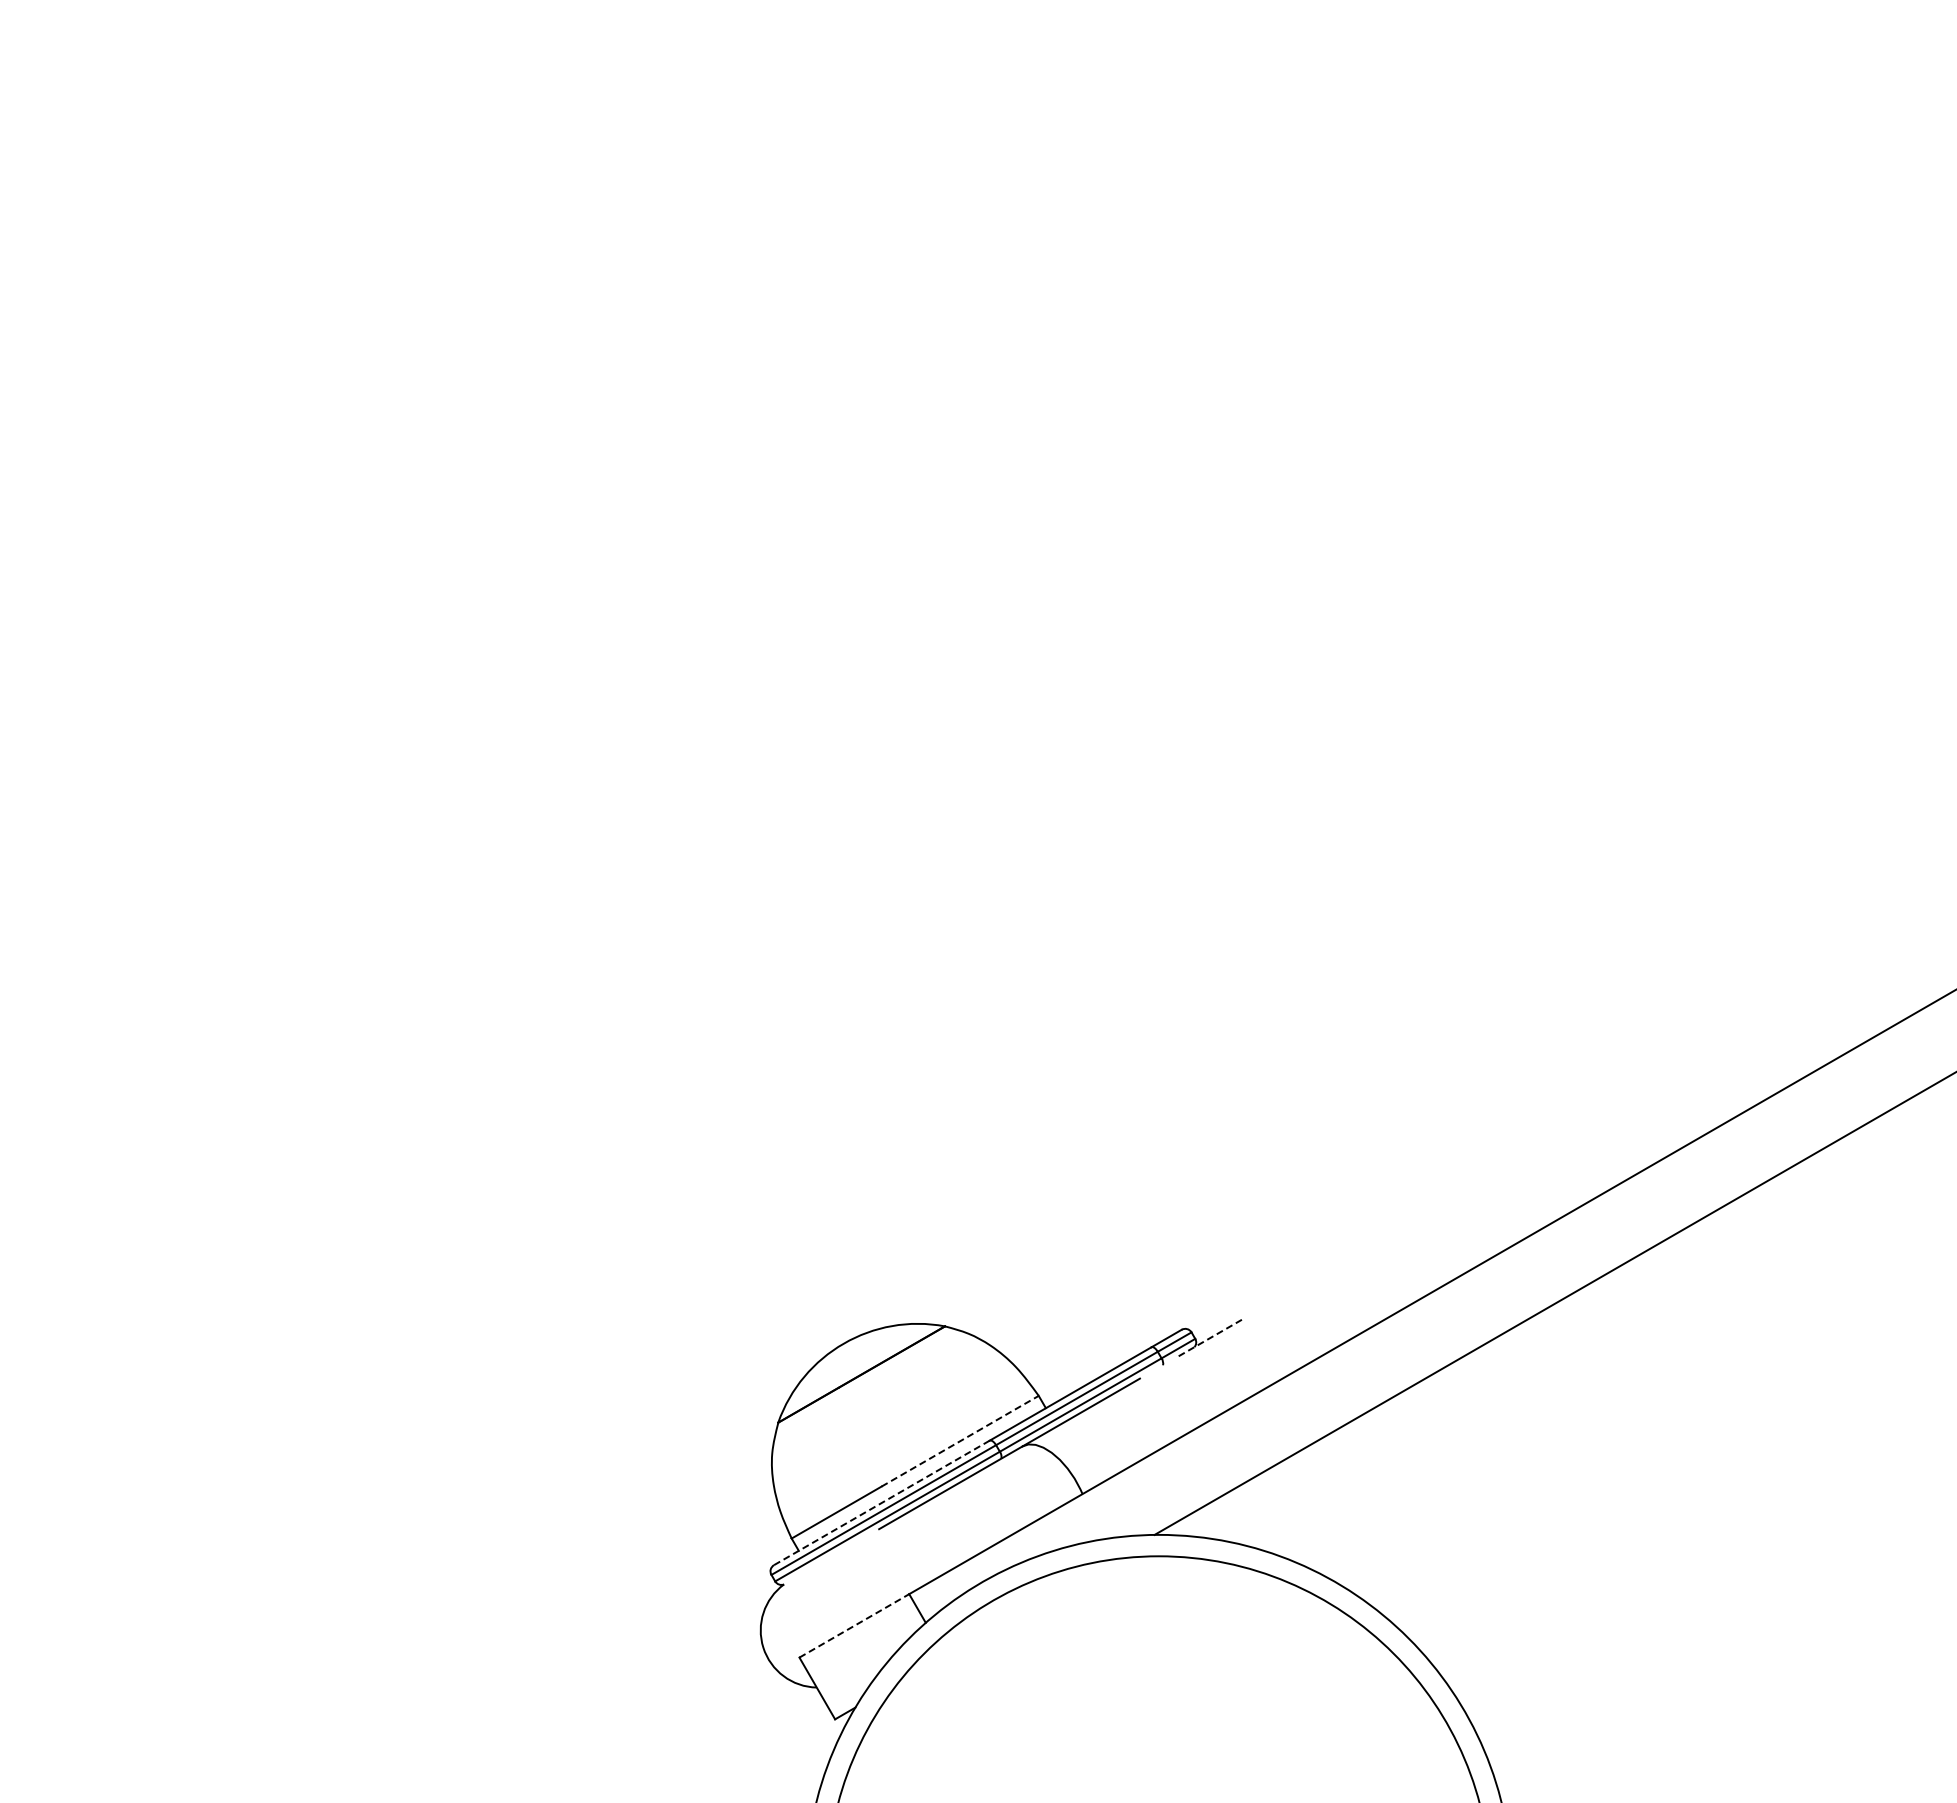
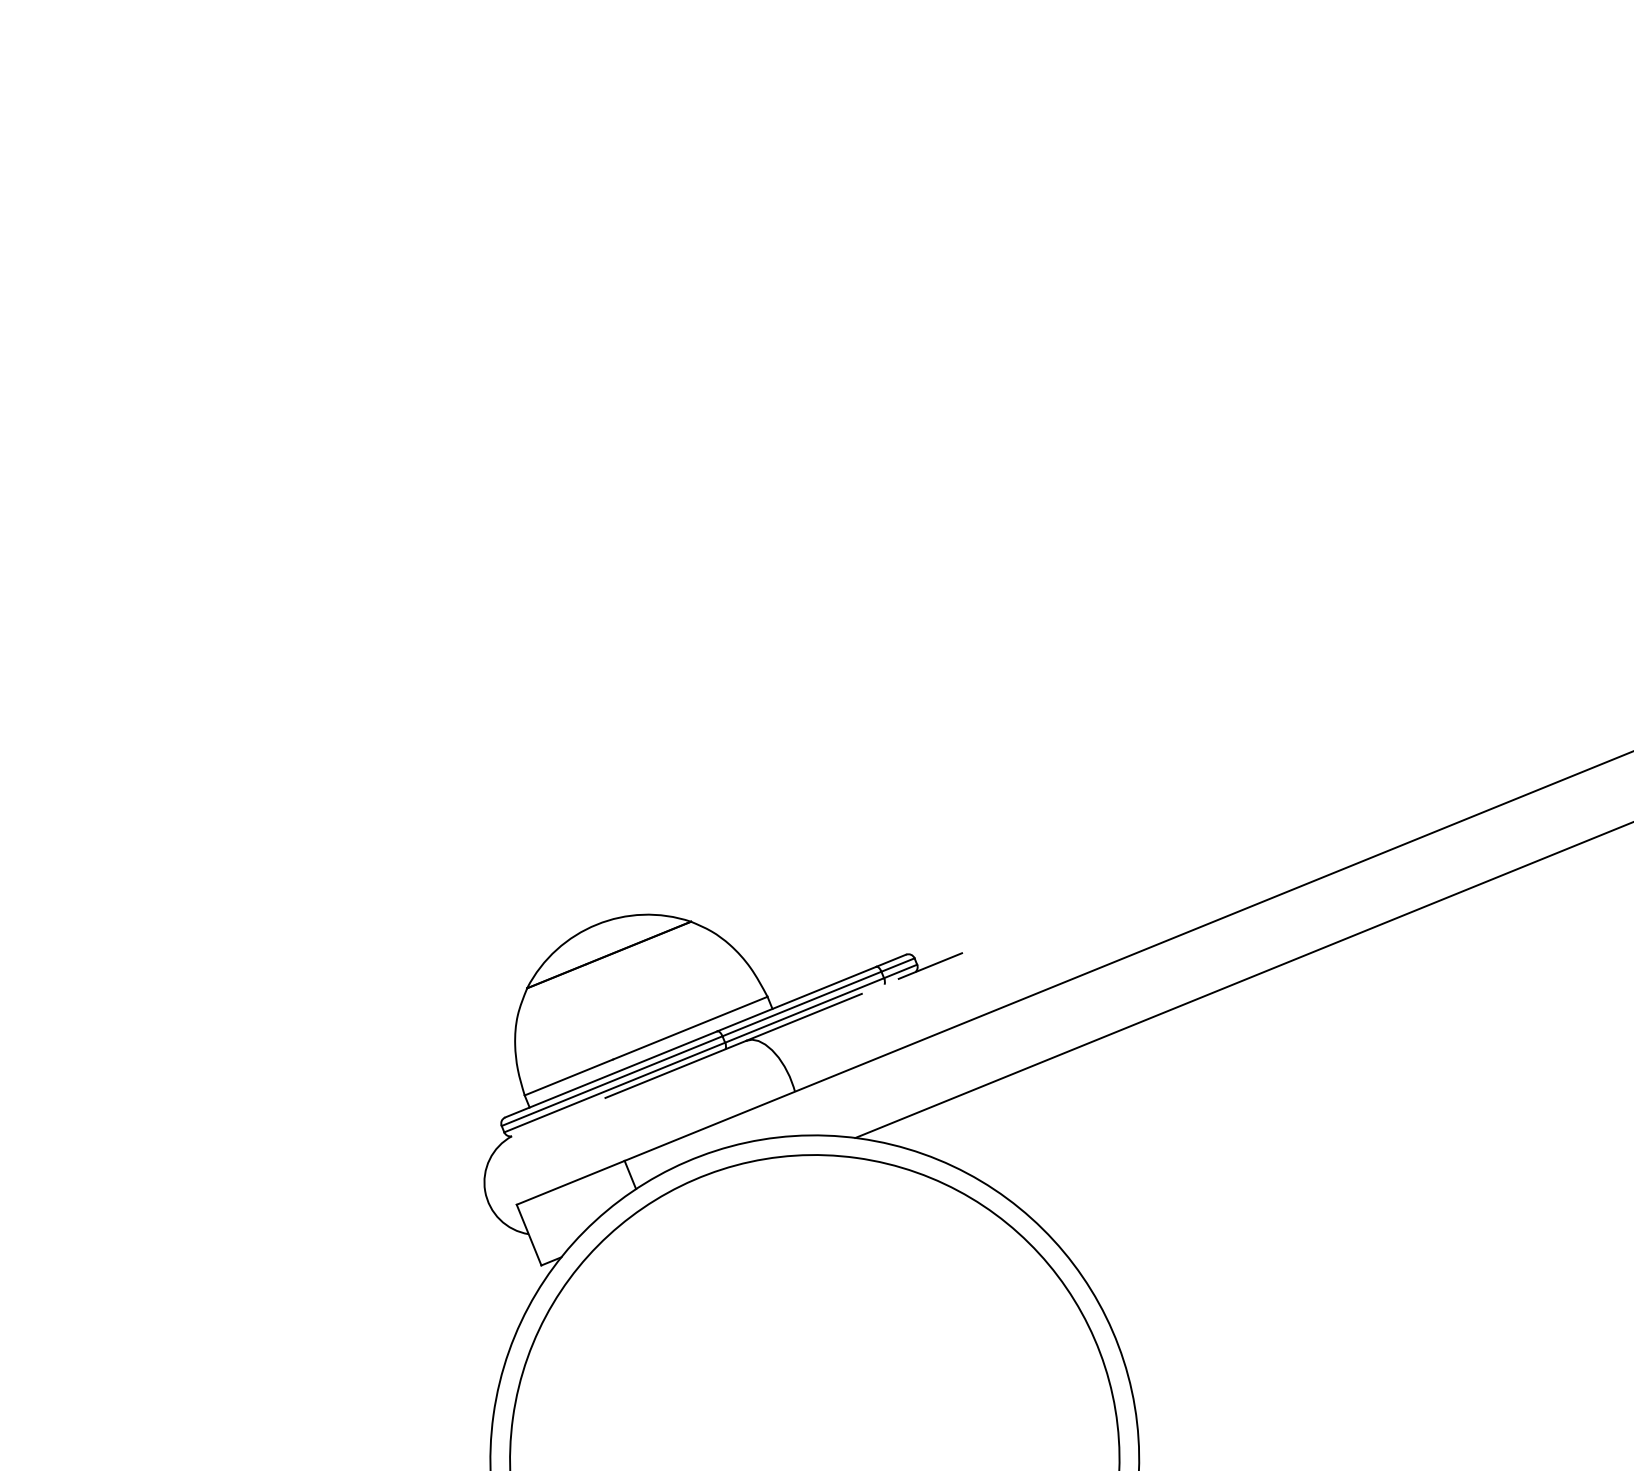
line: (1209, 1338) -> (930, 966), dashed -> solid
line: (960, 1441) -> (690, 1028), dashed -> solid
line: (882, 1502) -> (611, 1074), dashed -> solid
line: (854, 1625) -> (570, 1182), dashed -> solid

